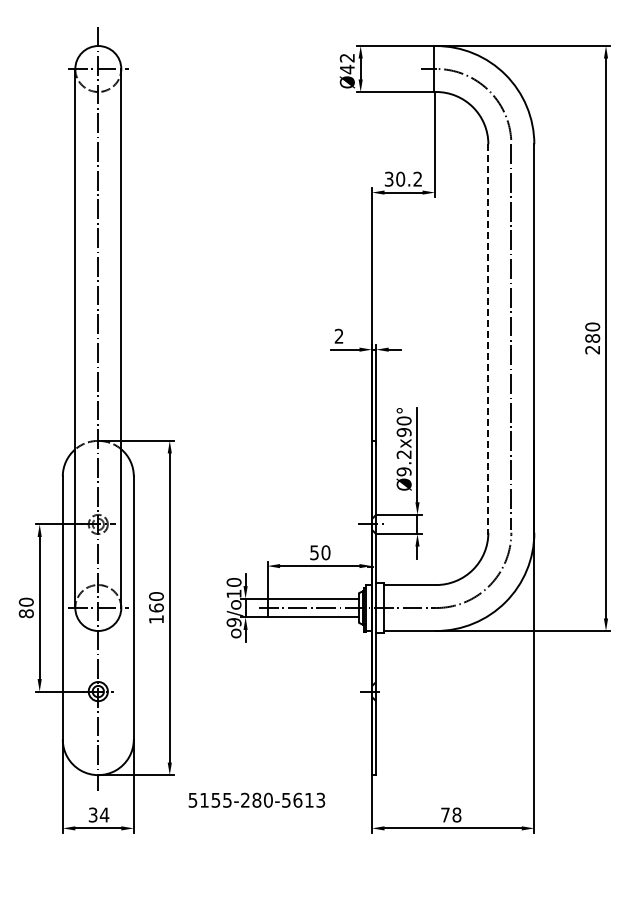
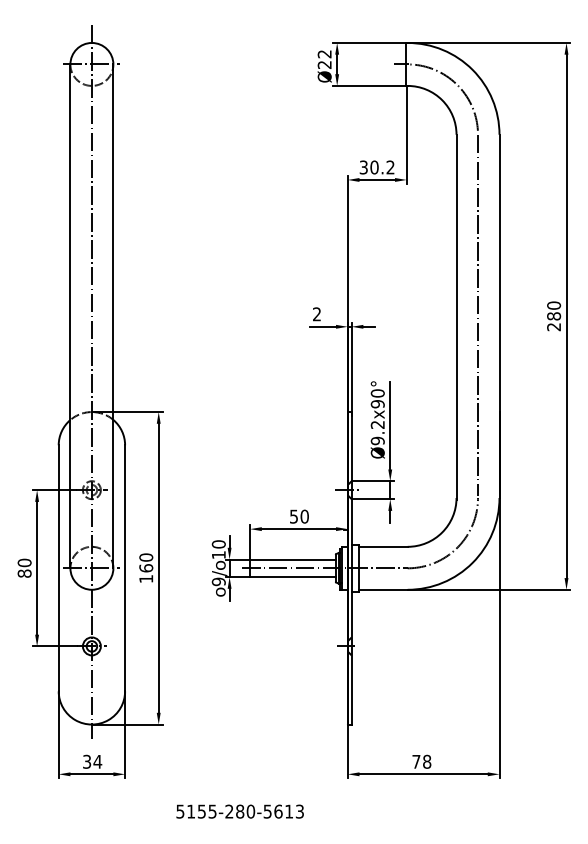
text: (346, 69) -> (323, 64), Ø42 -> Ø22
line: (488, 340) -> (456, 318), dashed -> solid
text: (256, 799) -> (239, 810), moved

